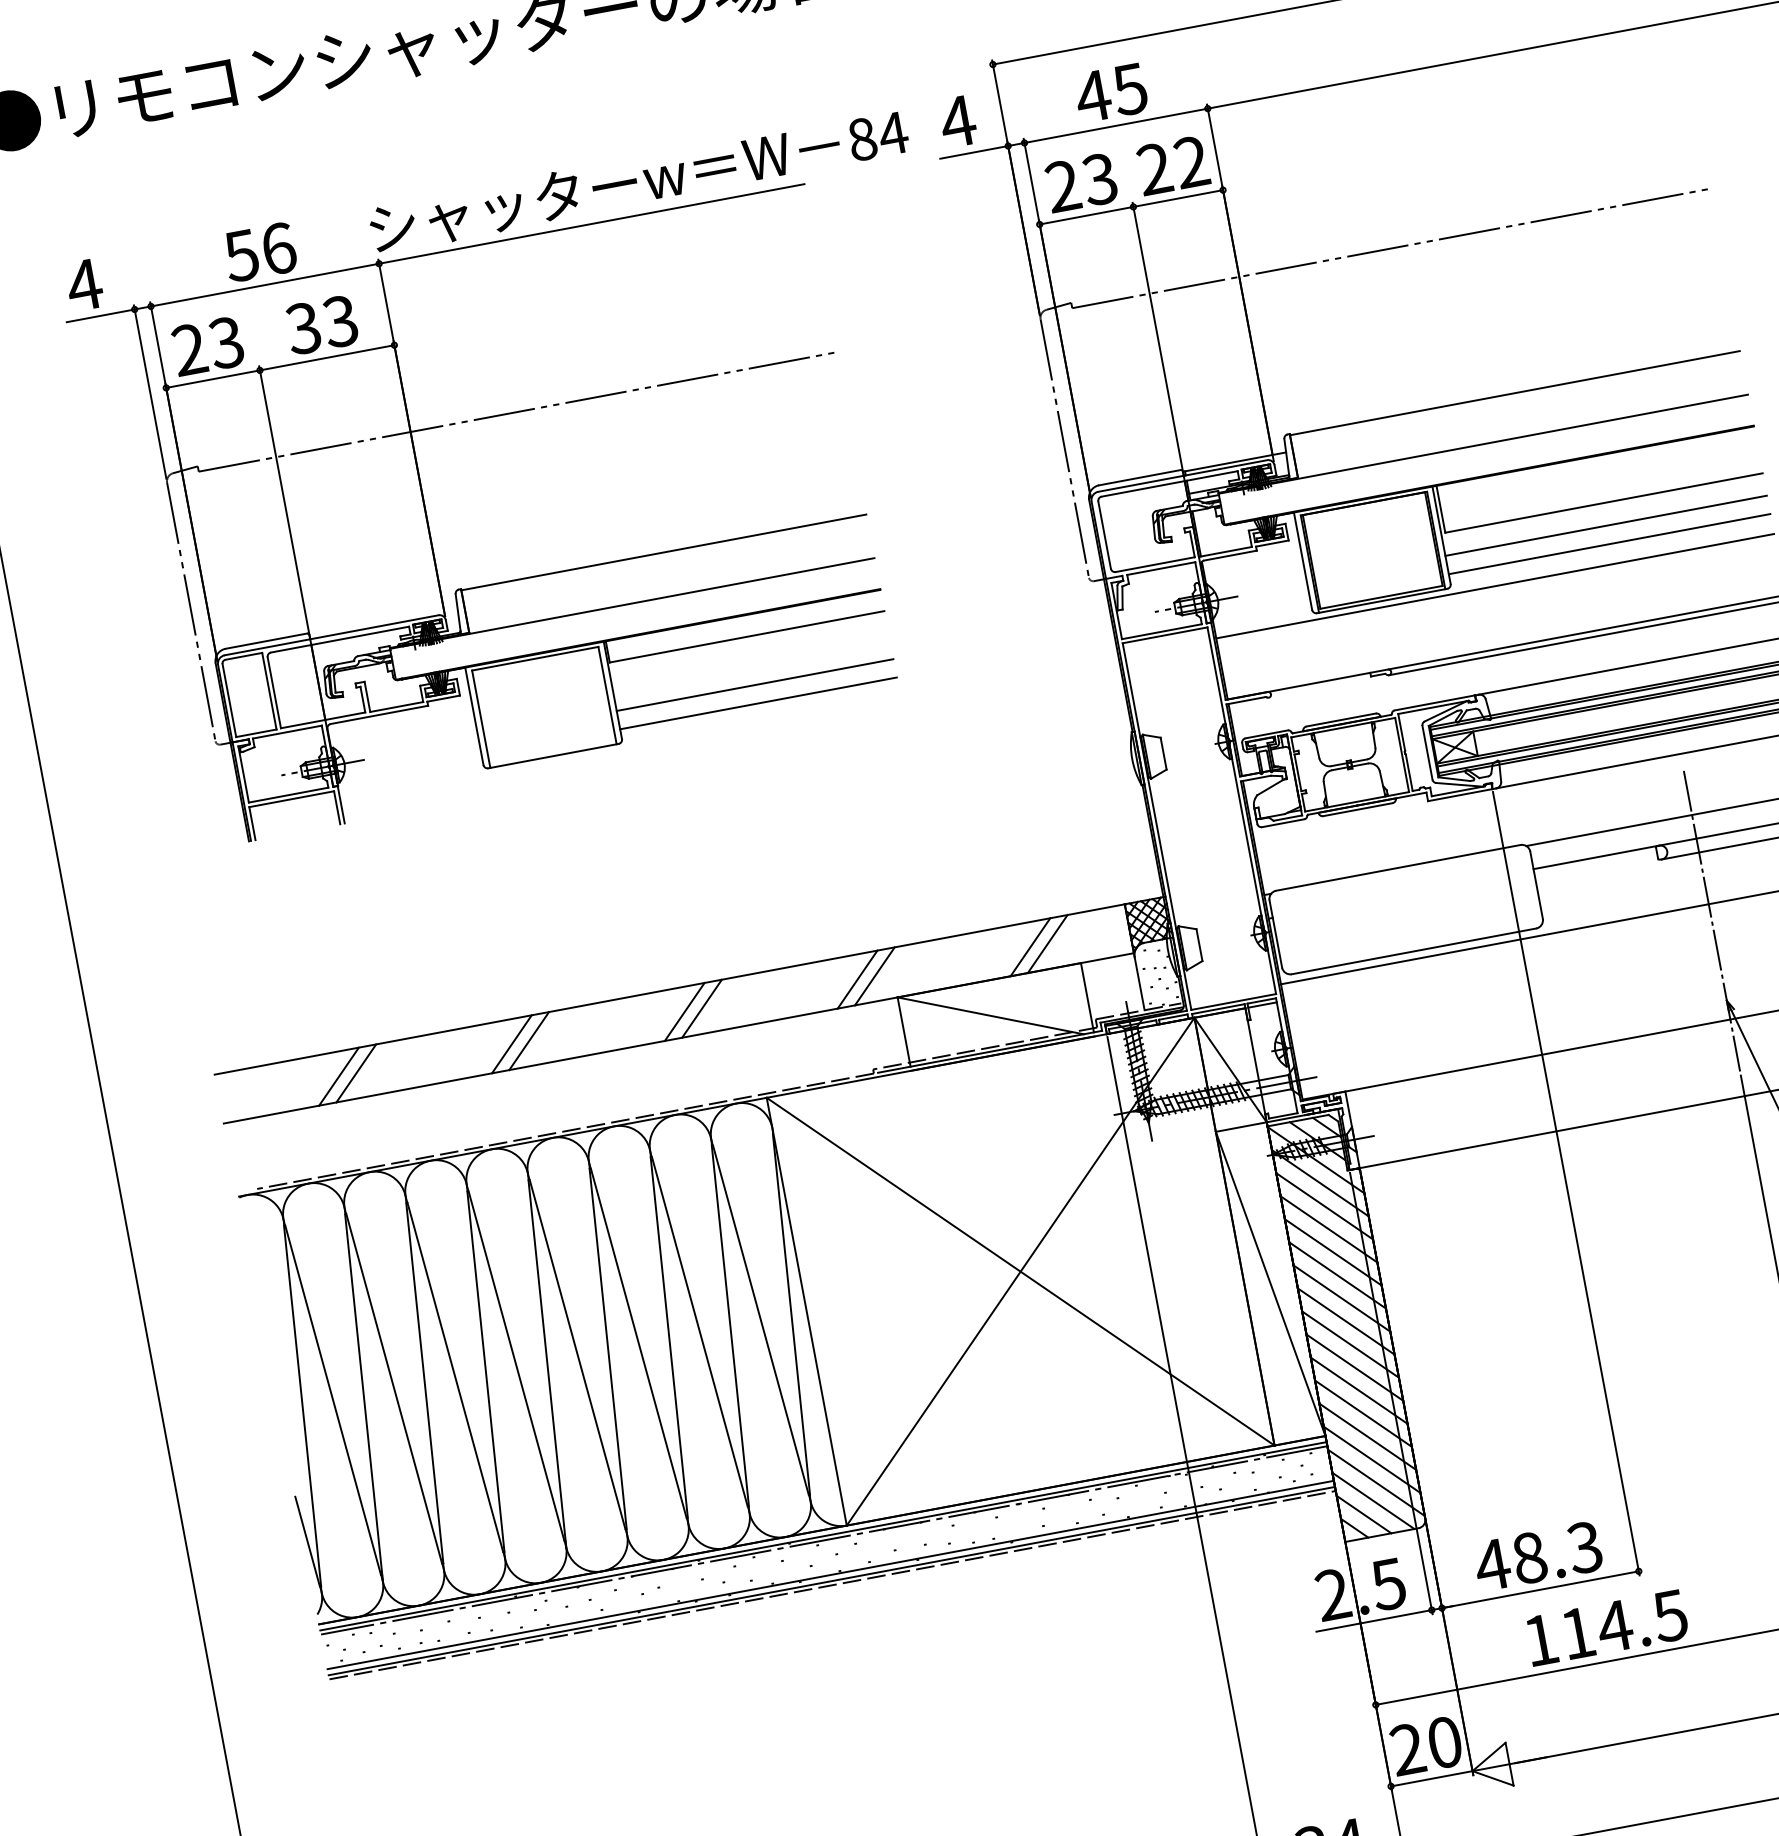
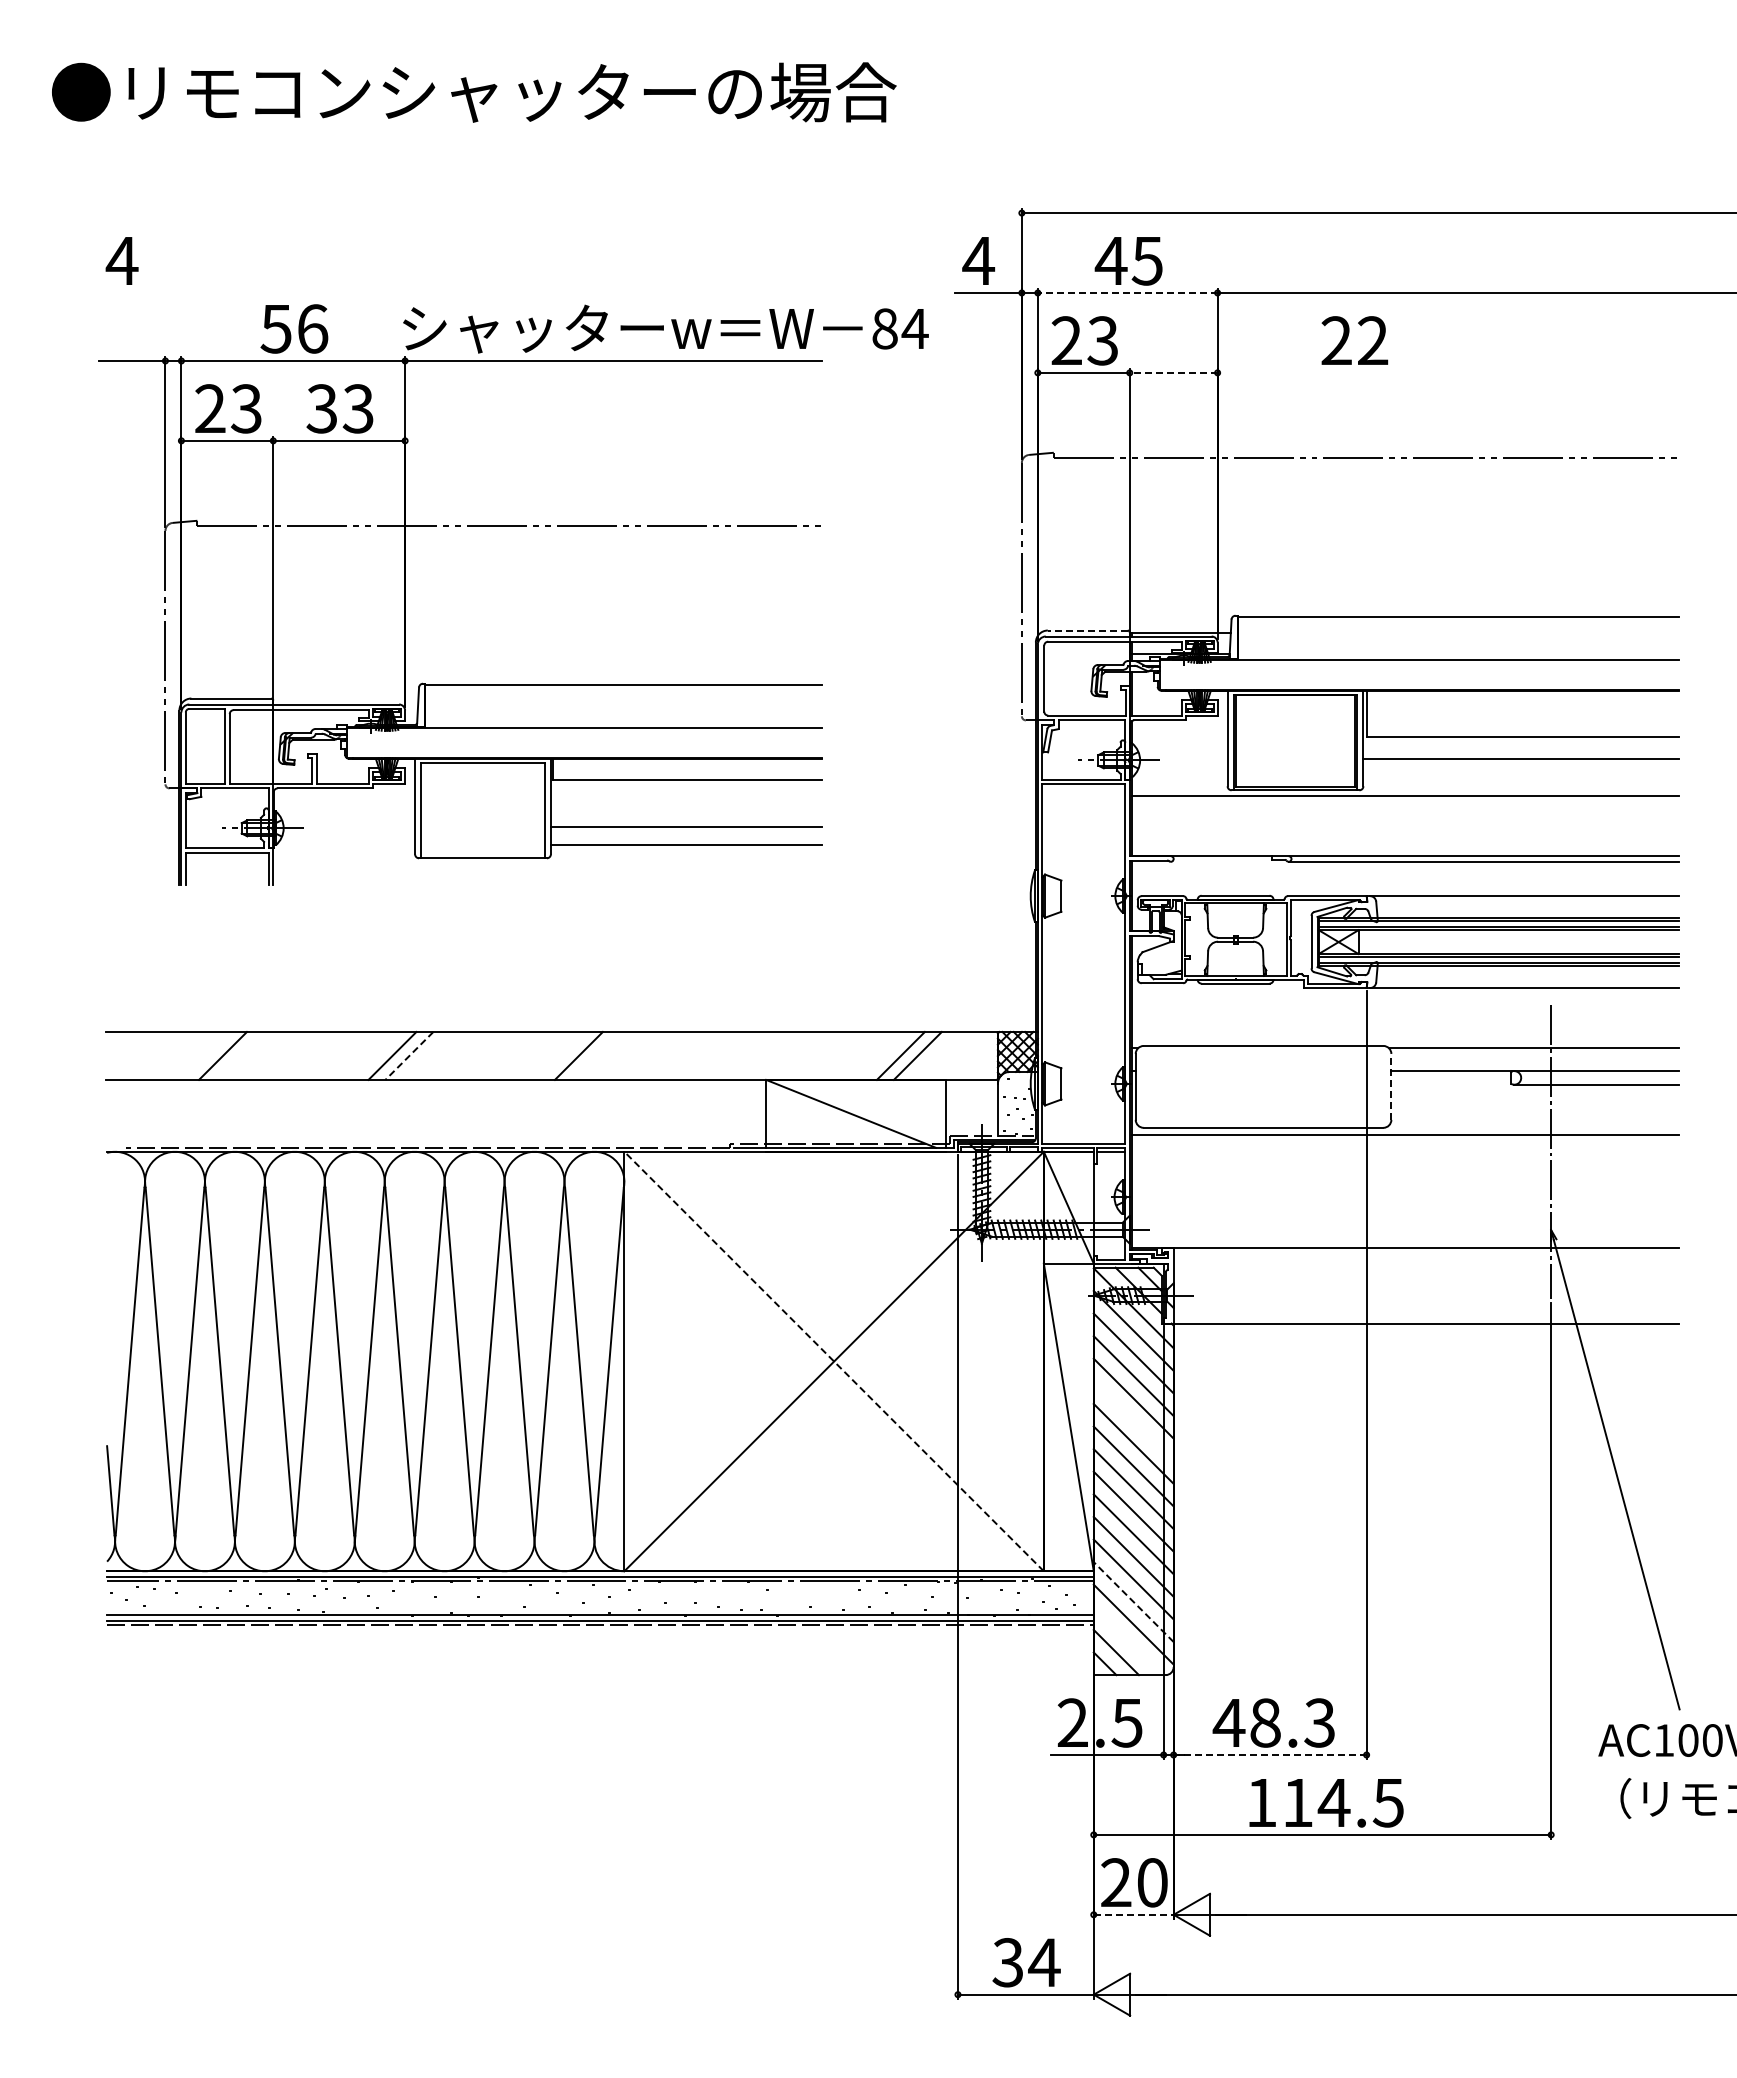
line: (1115, 125) -> (1127, 292), solid -> dashed
text: (1172, 165) -> (1354, 340), moved
line: (1177, 198) -> (1173, 372), solid -> dashed
part: (521, 411) -> (513, 526), moved
line: (1139, 477) -> (1087, 630), solid -> dashed
line: (1609, 544) -> (1520, 776), removed
line: (1536, 884) -> (1391, 1086), solid -> dashed
line: (874, 975) -> (748, 1055), removed
line: (857, 979) -> (731, 1055), removed
line: (684, 1011) -> (561, 1055), removed
line: (529, 1040) -> (409, 1055), solid -> dashed
line: (355, 1073) -> (239, 1055), removed
line: (1021, 1271) -> (834, 1361), solid -> dashed
line: (1337, 1275) -> (1133, 1421), removed
line: (1371, 1459) -> (1133, 1601), solid -> dashed
line: (1373, 1501) -> (1127, 1641), removed
line: (1539, 1590) -> (1269, 1755), solid -> dashed
line: (1431, 1778) -> (1133, 1914), solid -> dashed

